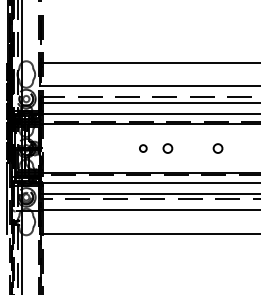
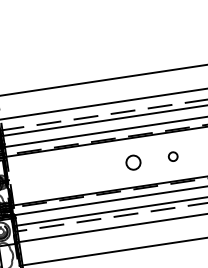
circle: (143, 148) -> (109, 166), removed
circle: (167, 148) -> (133, 162), size x1.6
circle: (217, 148) -> (172, 156), moved

